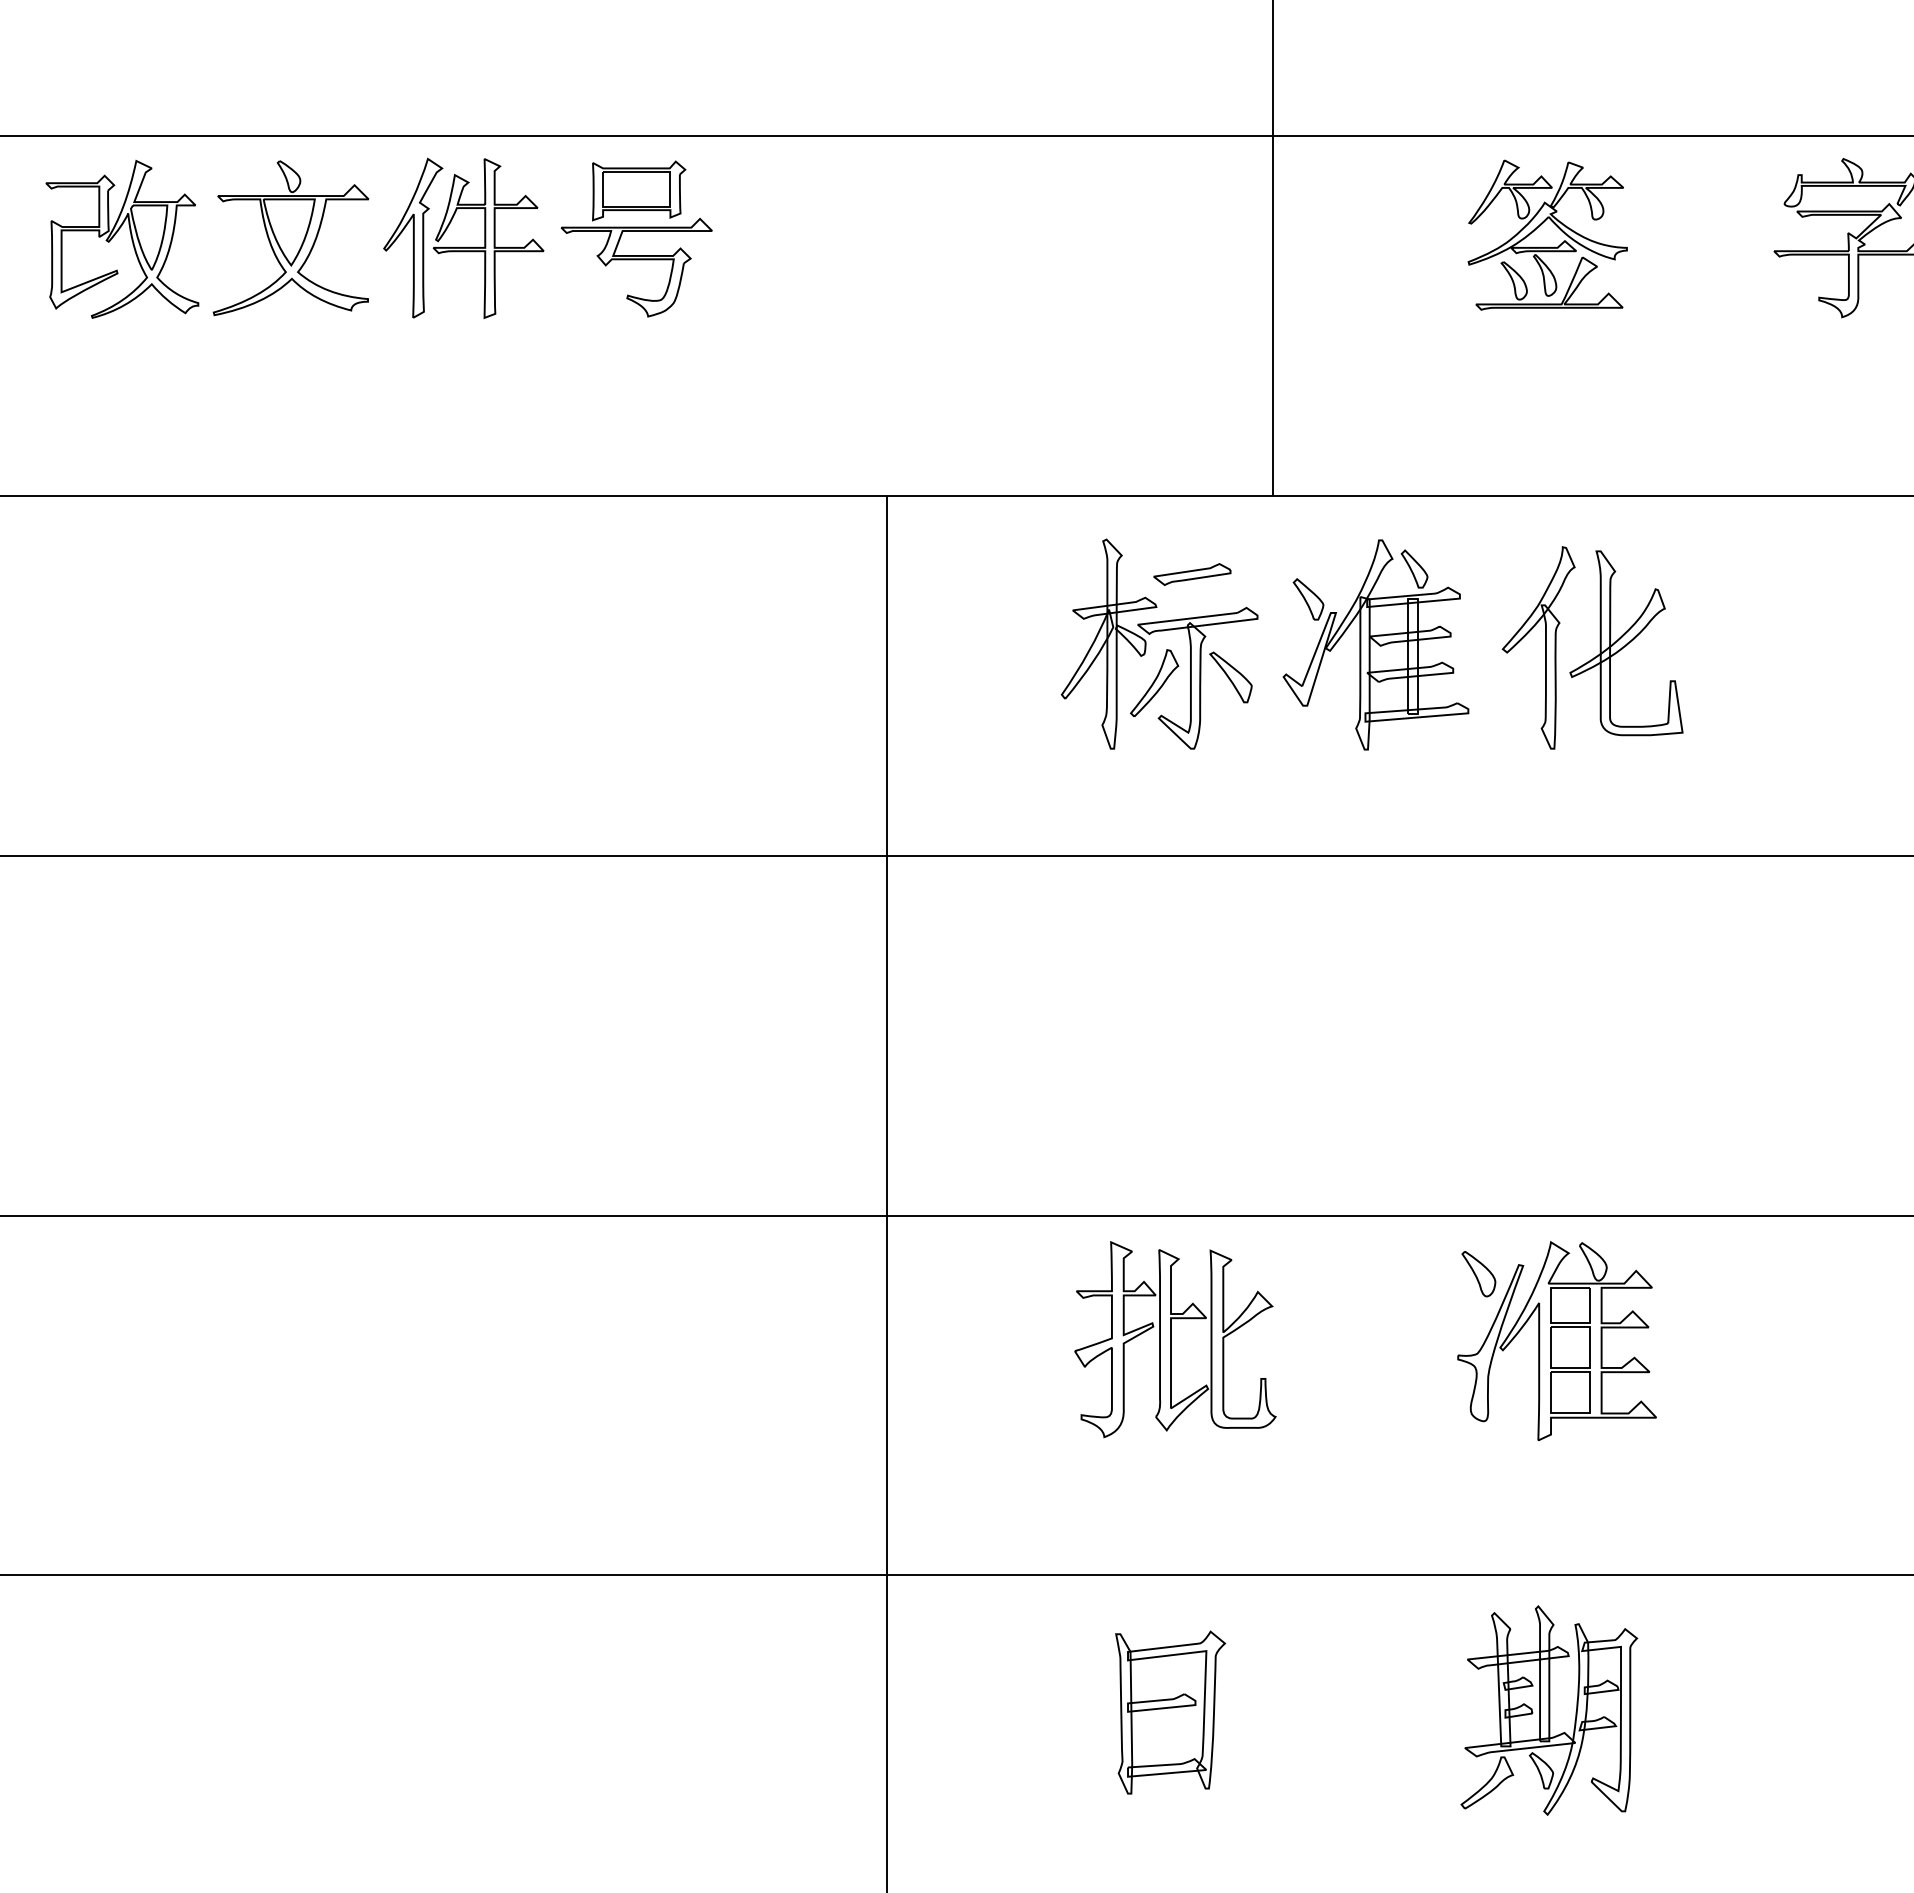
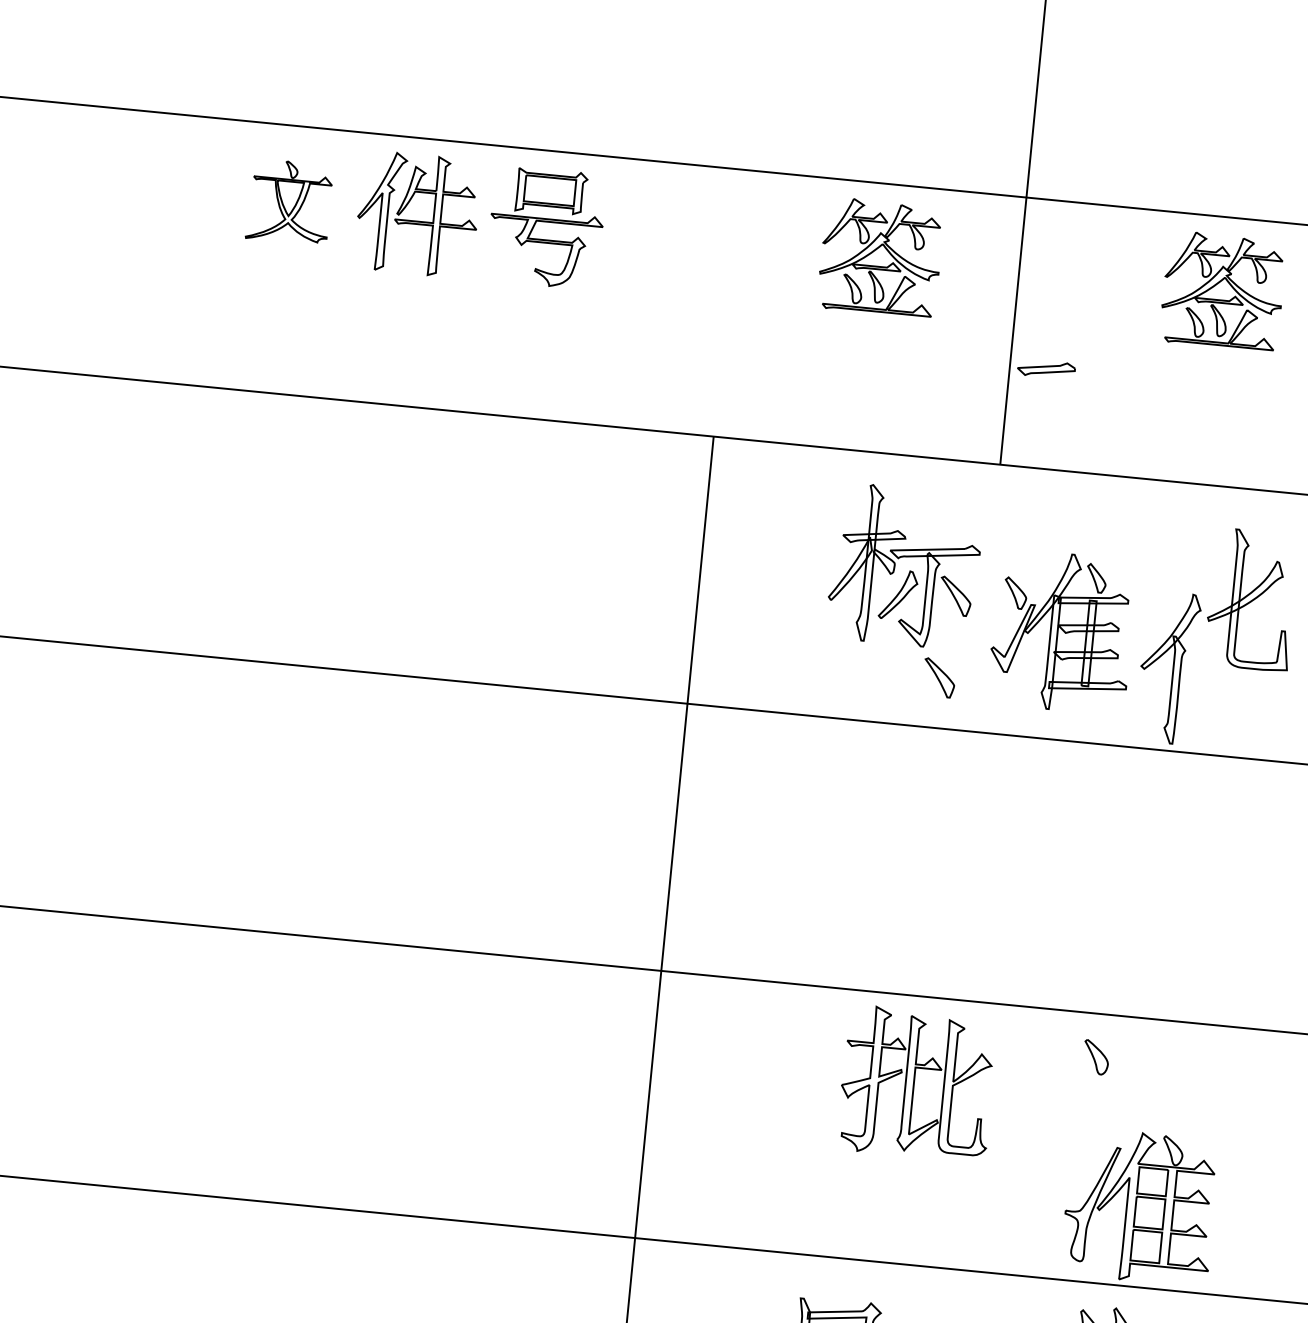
part: (1079, 226) -> (876, 250), added
part: (115, 235) -> (159, 187), removed
part: (290, 238) -> (289, 202), size x0.7
part: (1192, 574) -> (1046, 369), moved
part: (1375, 644) -> (1062, 631), moved
part: (1545, 647) -> (1173, 667), moved
part: (1219, 788) -> (939, 678), added
part: (1175, 1339) -> (917, 1083), moved
part: (1556, 1340) -> (1139, 1206), moved

